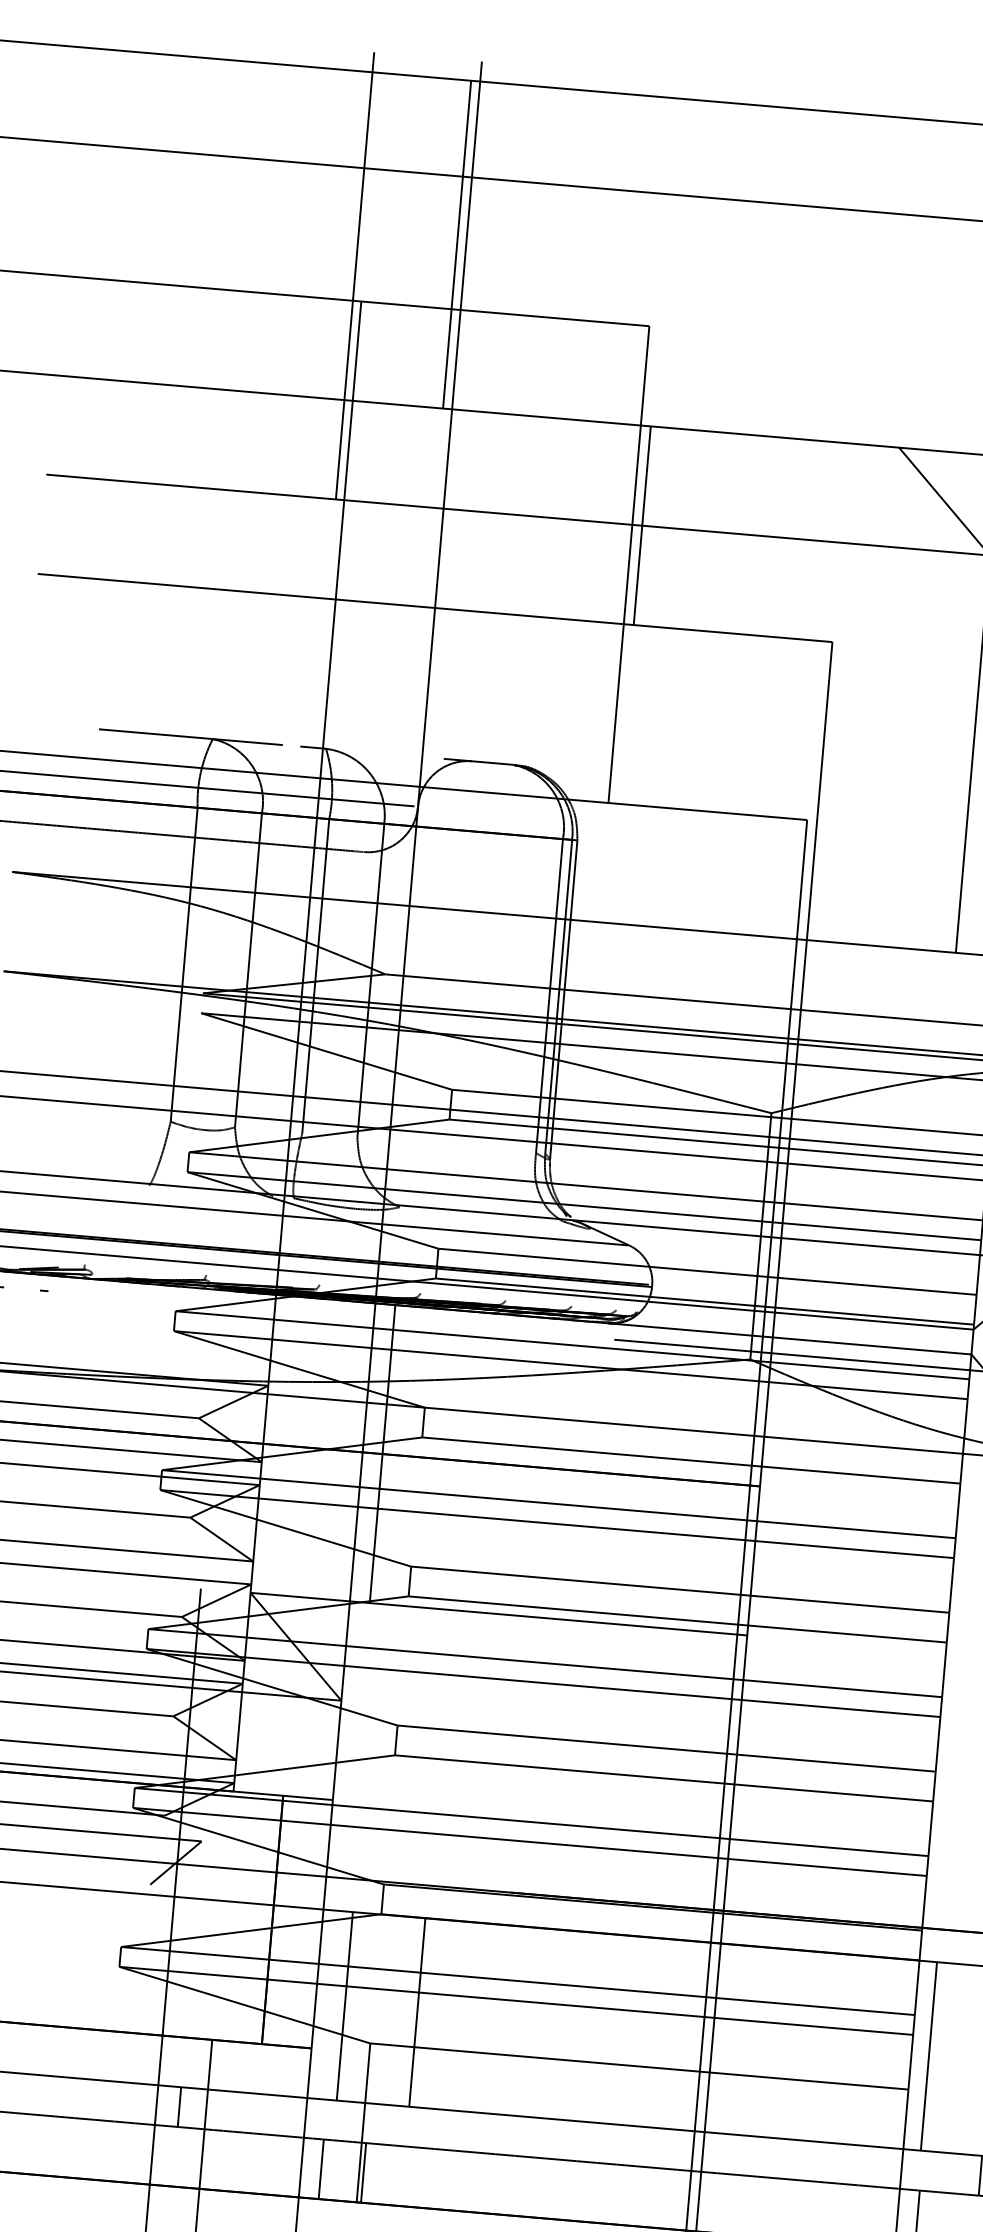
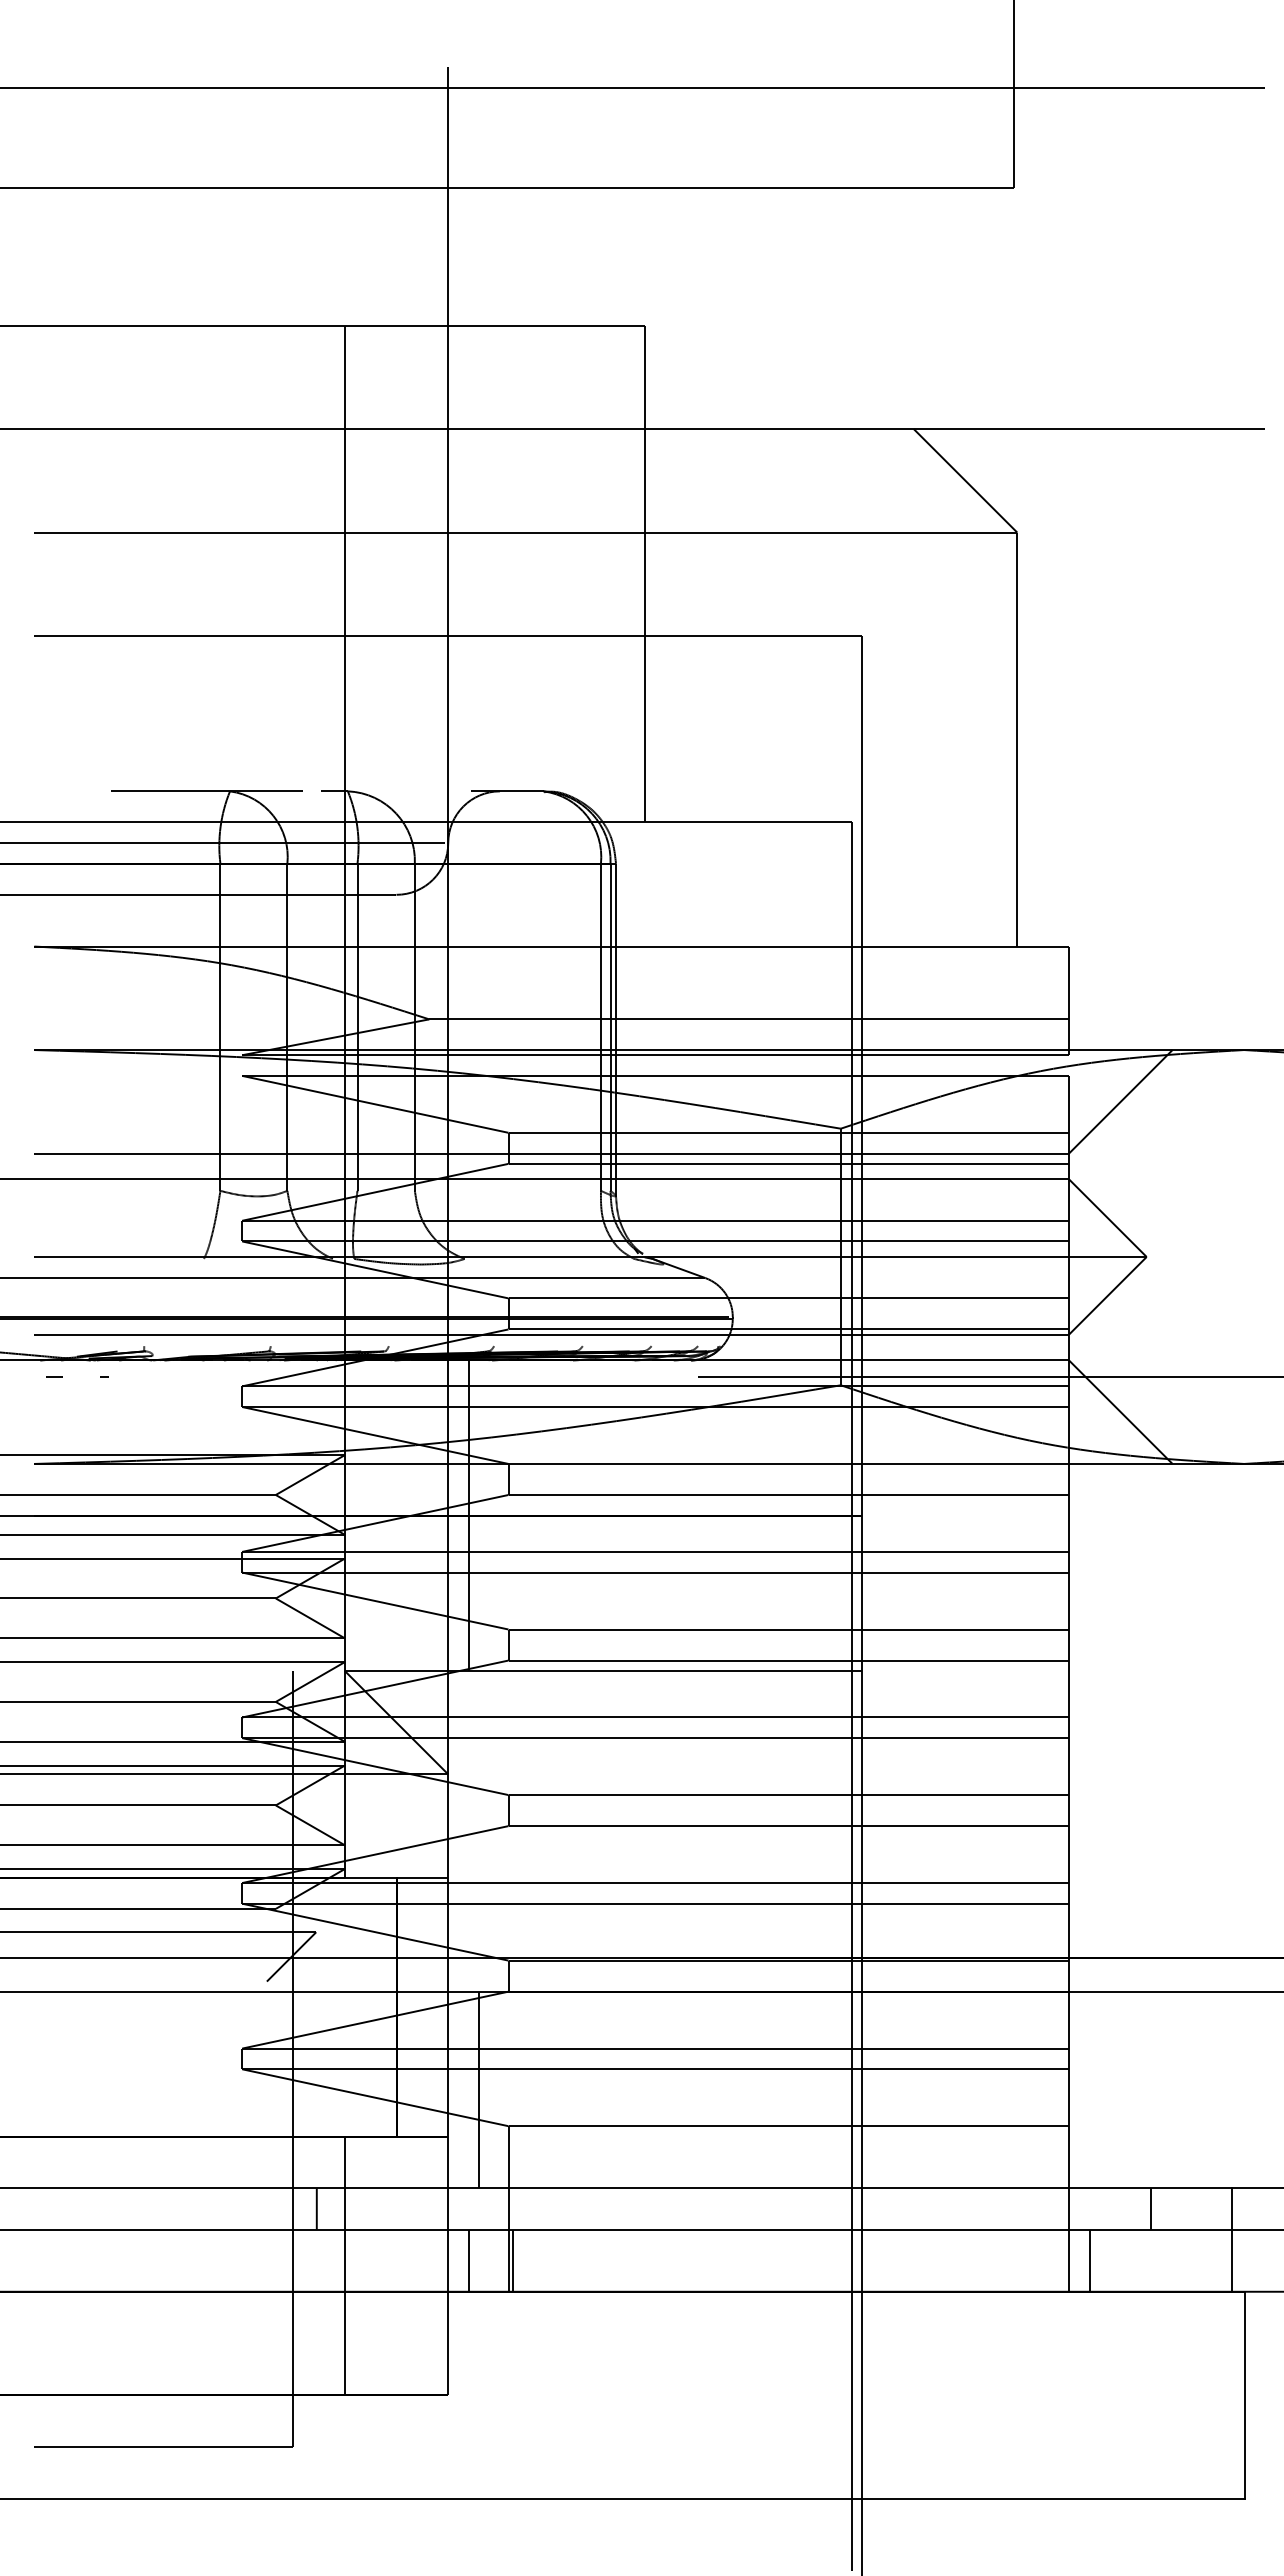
line: (456, 244) -> (438, 258), removed
line: (355, 275) -> (336, 299), removed
line: (642, 525) -> (655, 532), removed
line: (417, 2011) -> (554, 2089), removed
line: (929, 2055) -> (1087, 2089), removed

